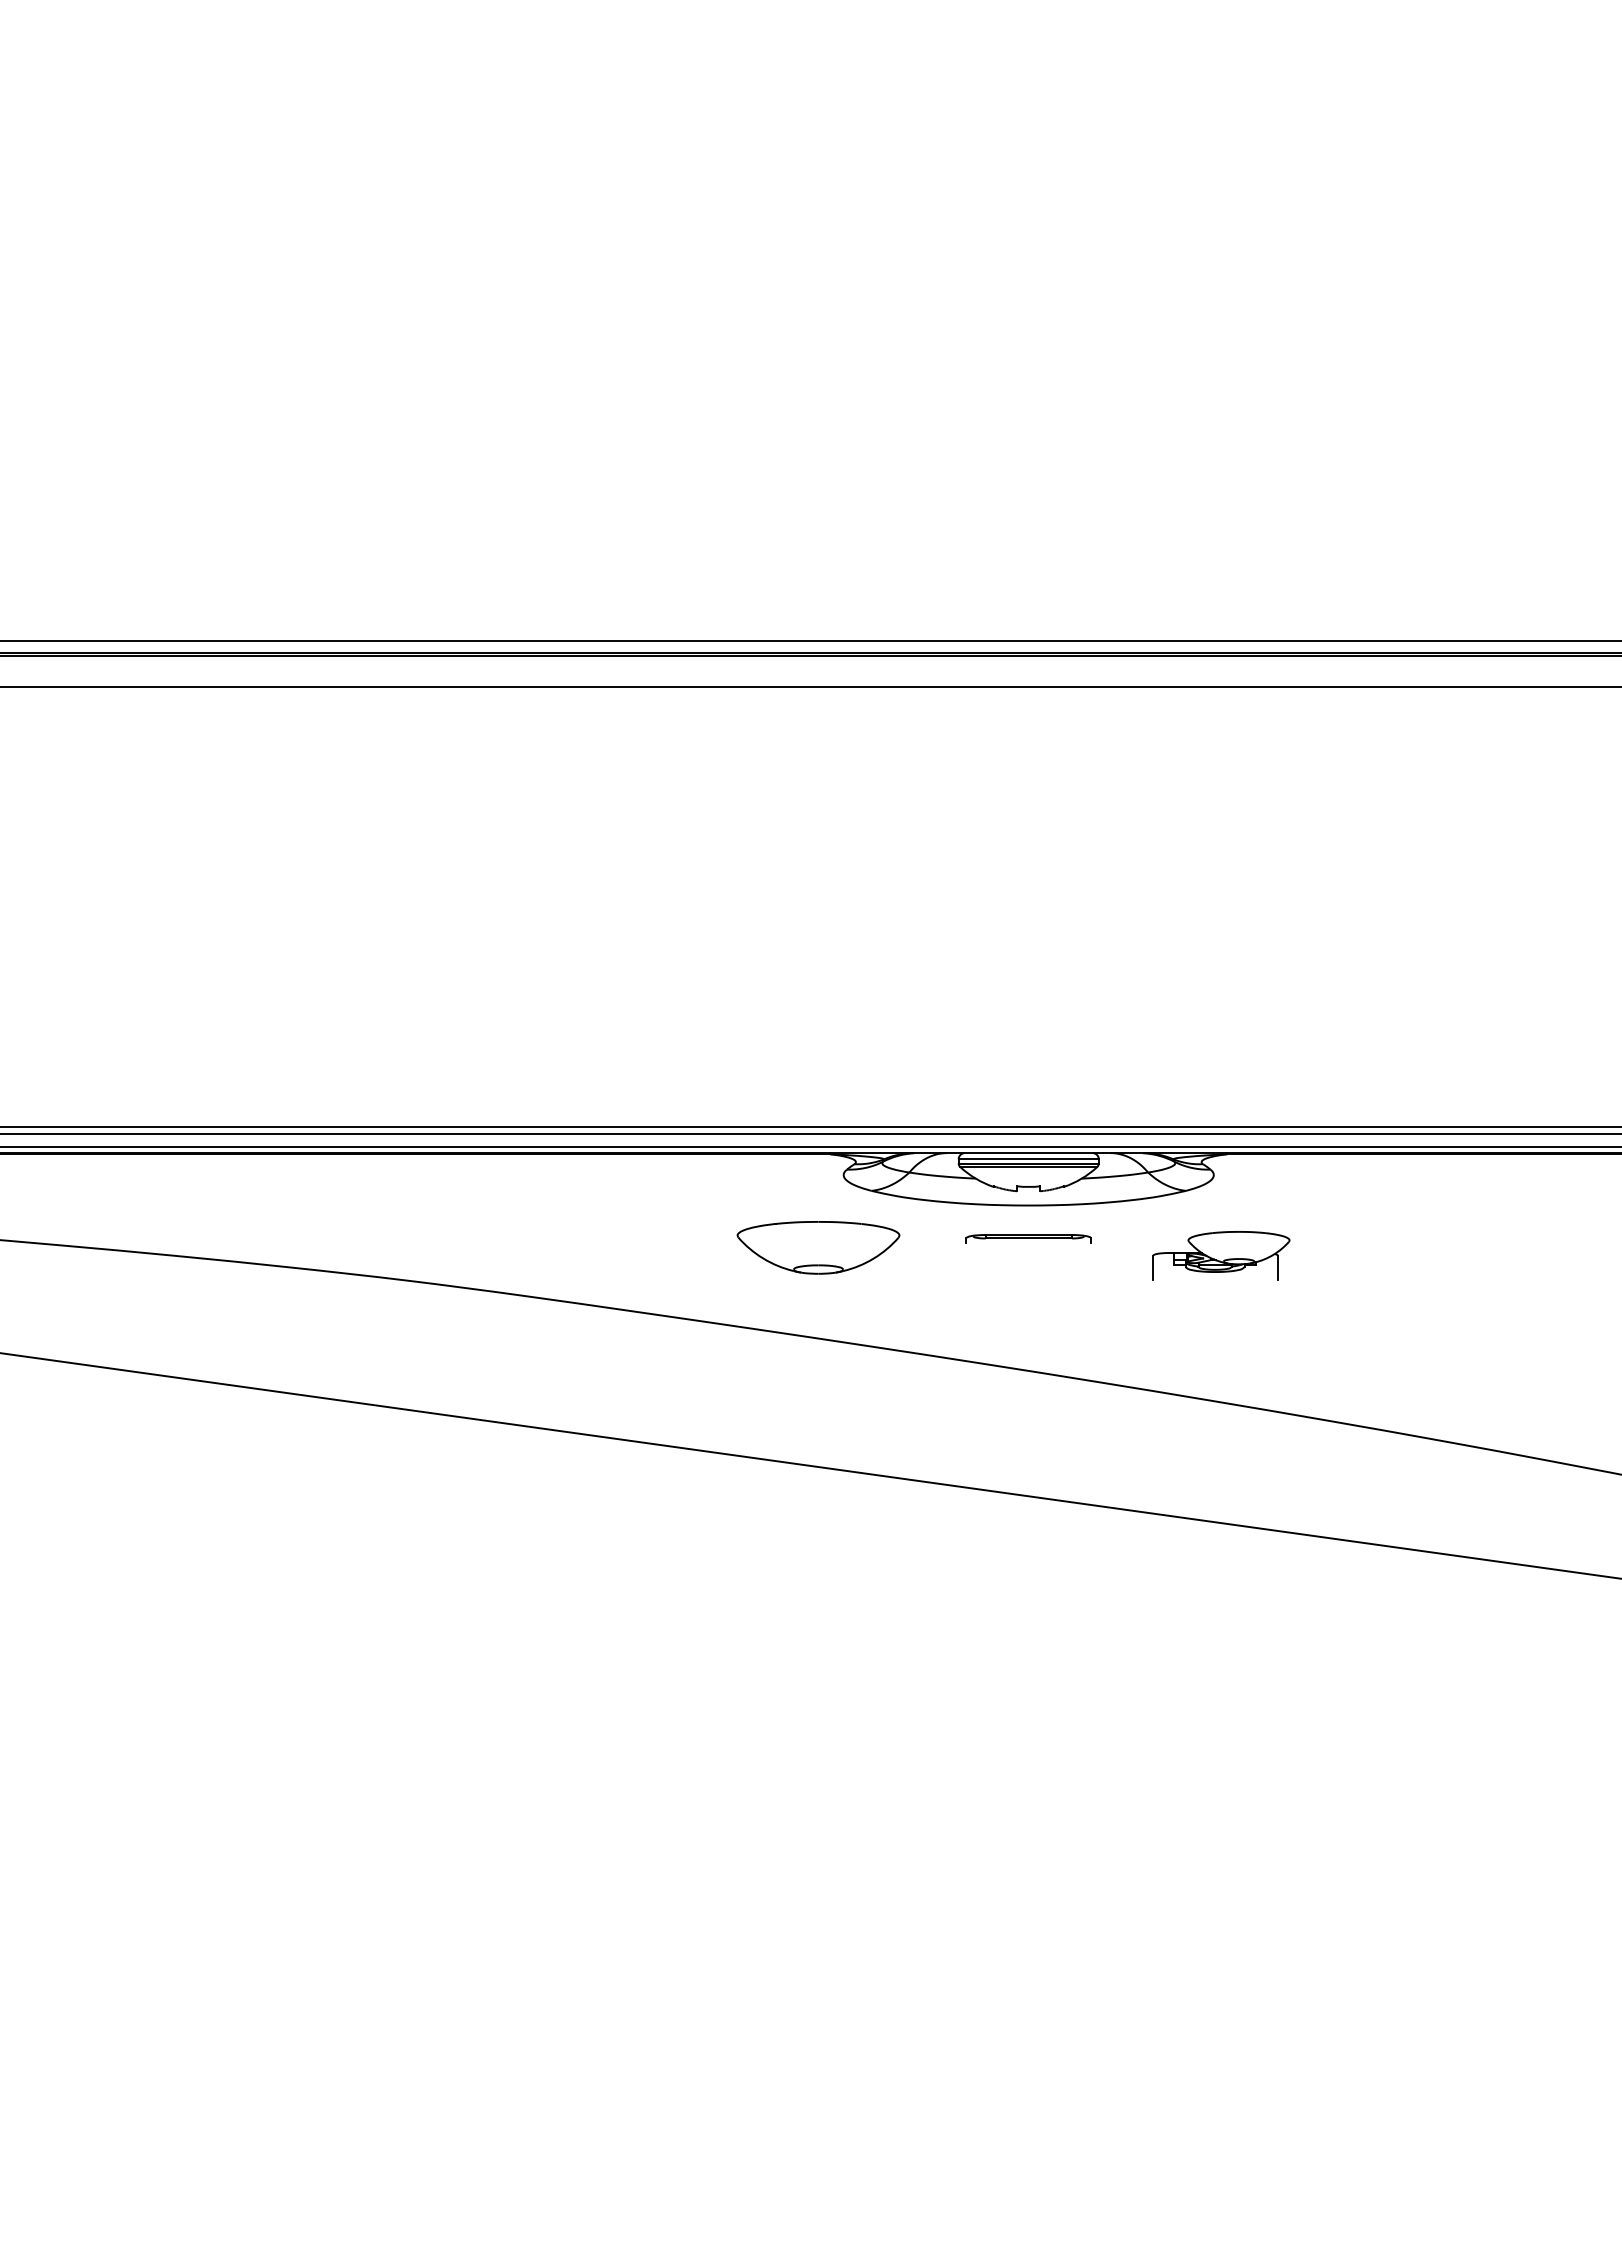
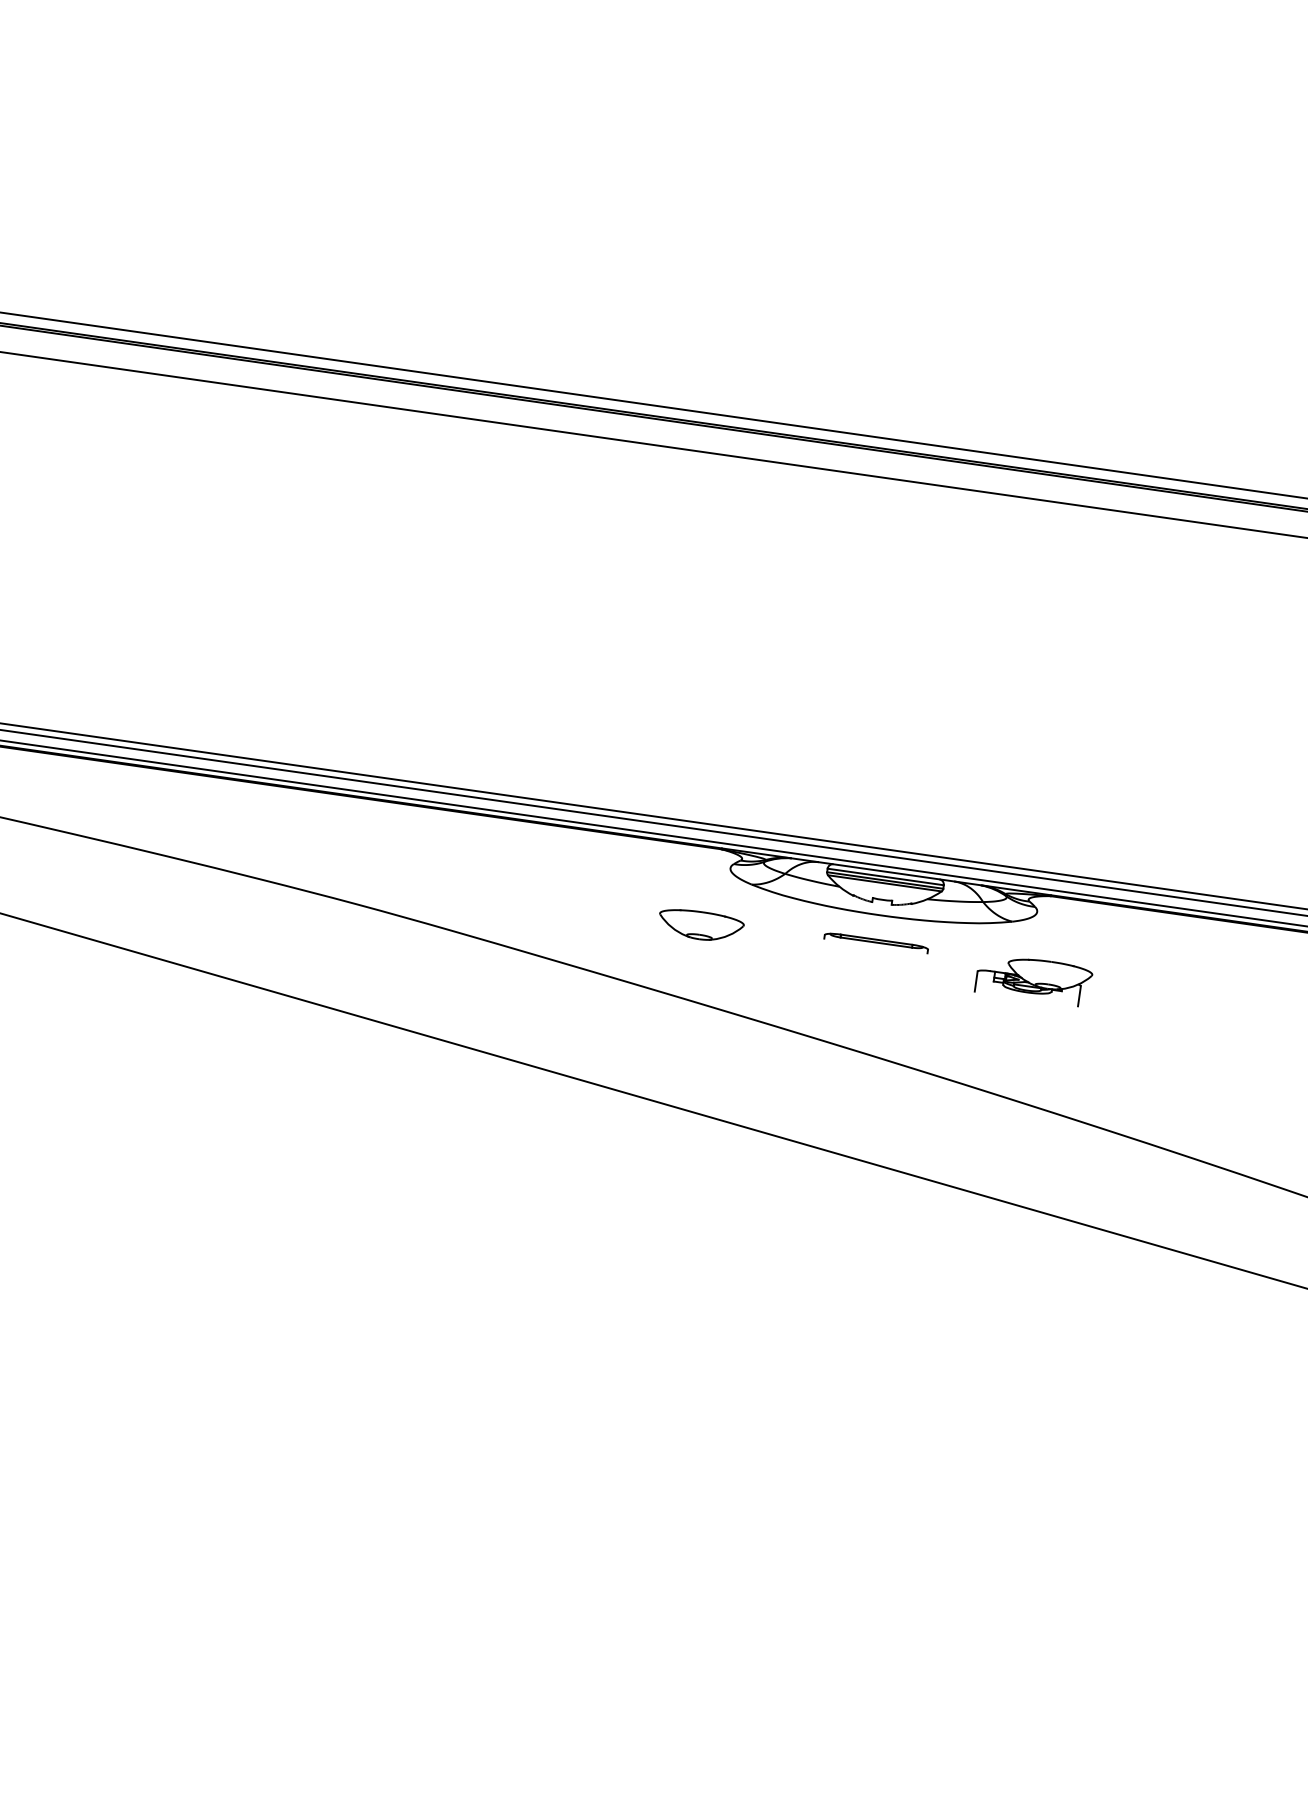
part: (818, 1248) -> (700, 926), size x0.62

